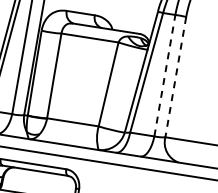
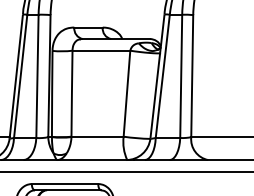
line: (165, 74) -> (181, 75), dashed -> solid
line: (176, 77) -> (192, 76), dashed -> solid

